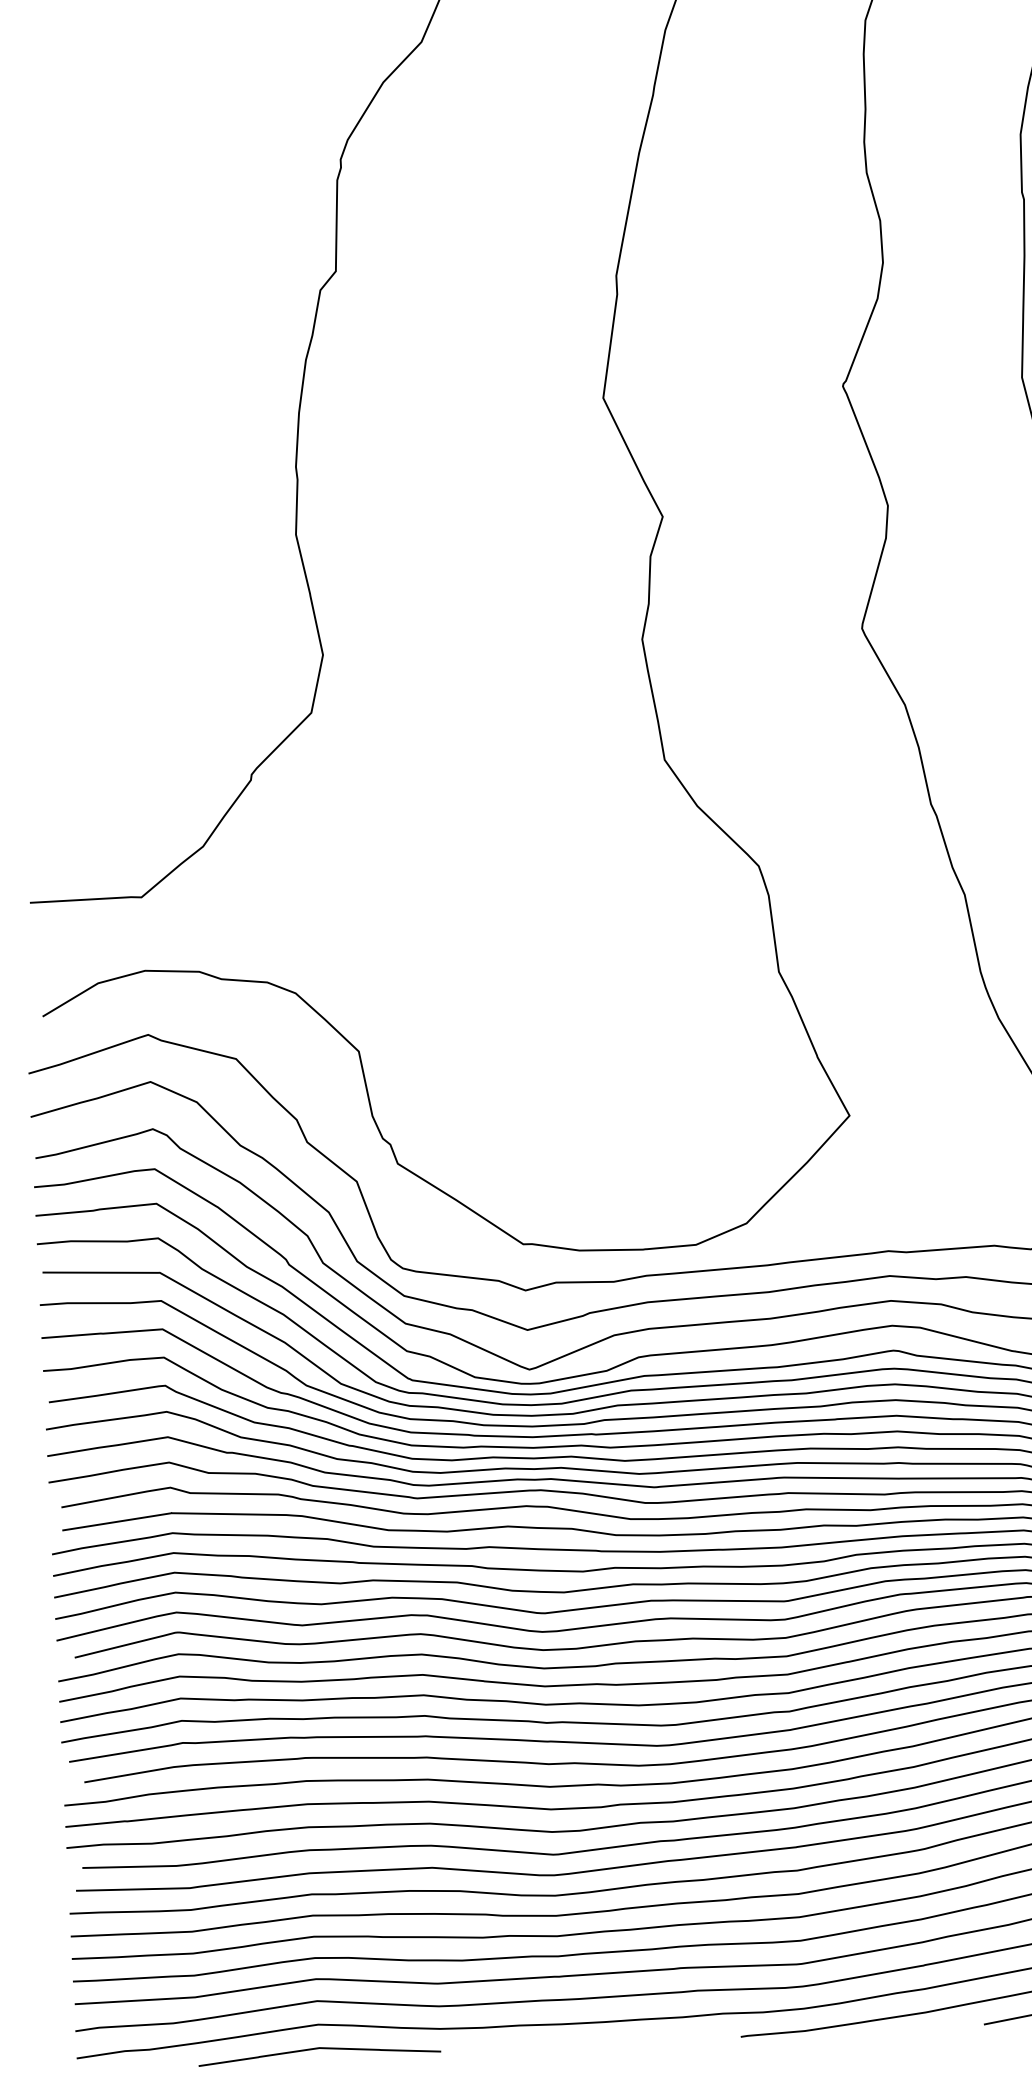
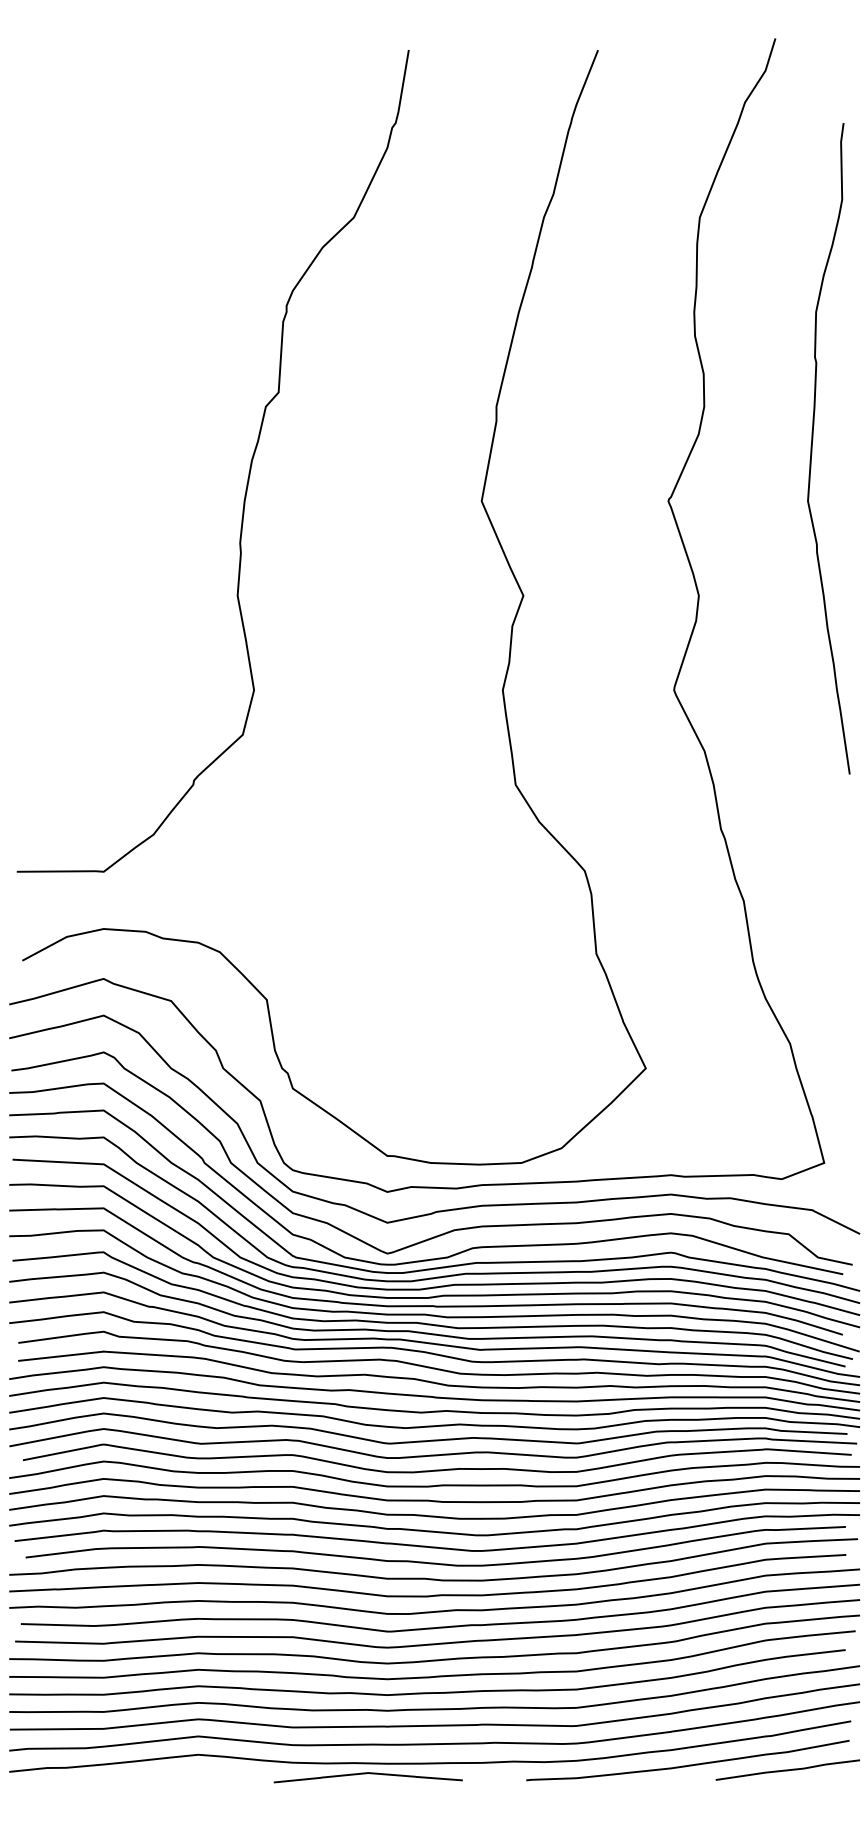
curve: (317, 2050) -> (366, 1774), moved

